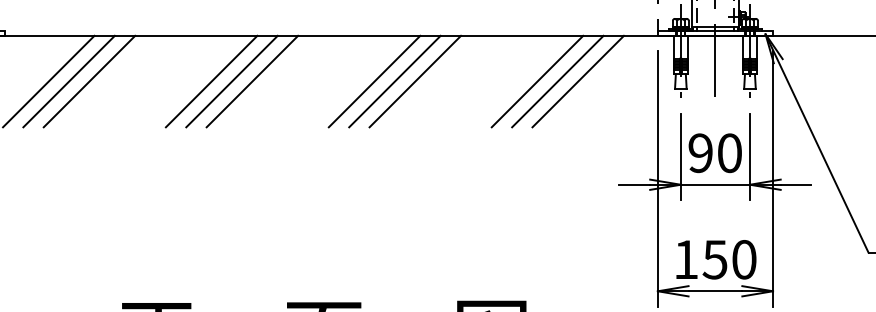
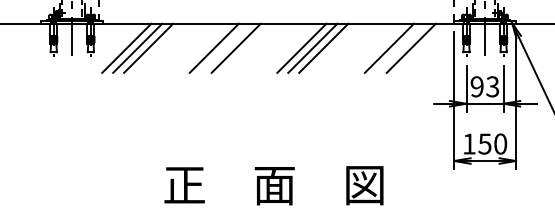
line: (230, 80) -> (224, 47), removed
line: (556, 80) -> (399, 47), removed
text: (729, 152) -> (492, 86), 90 -> 93

